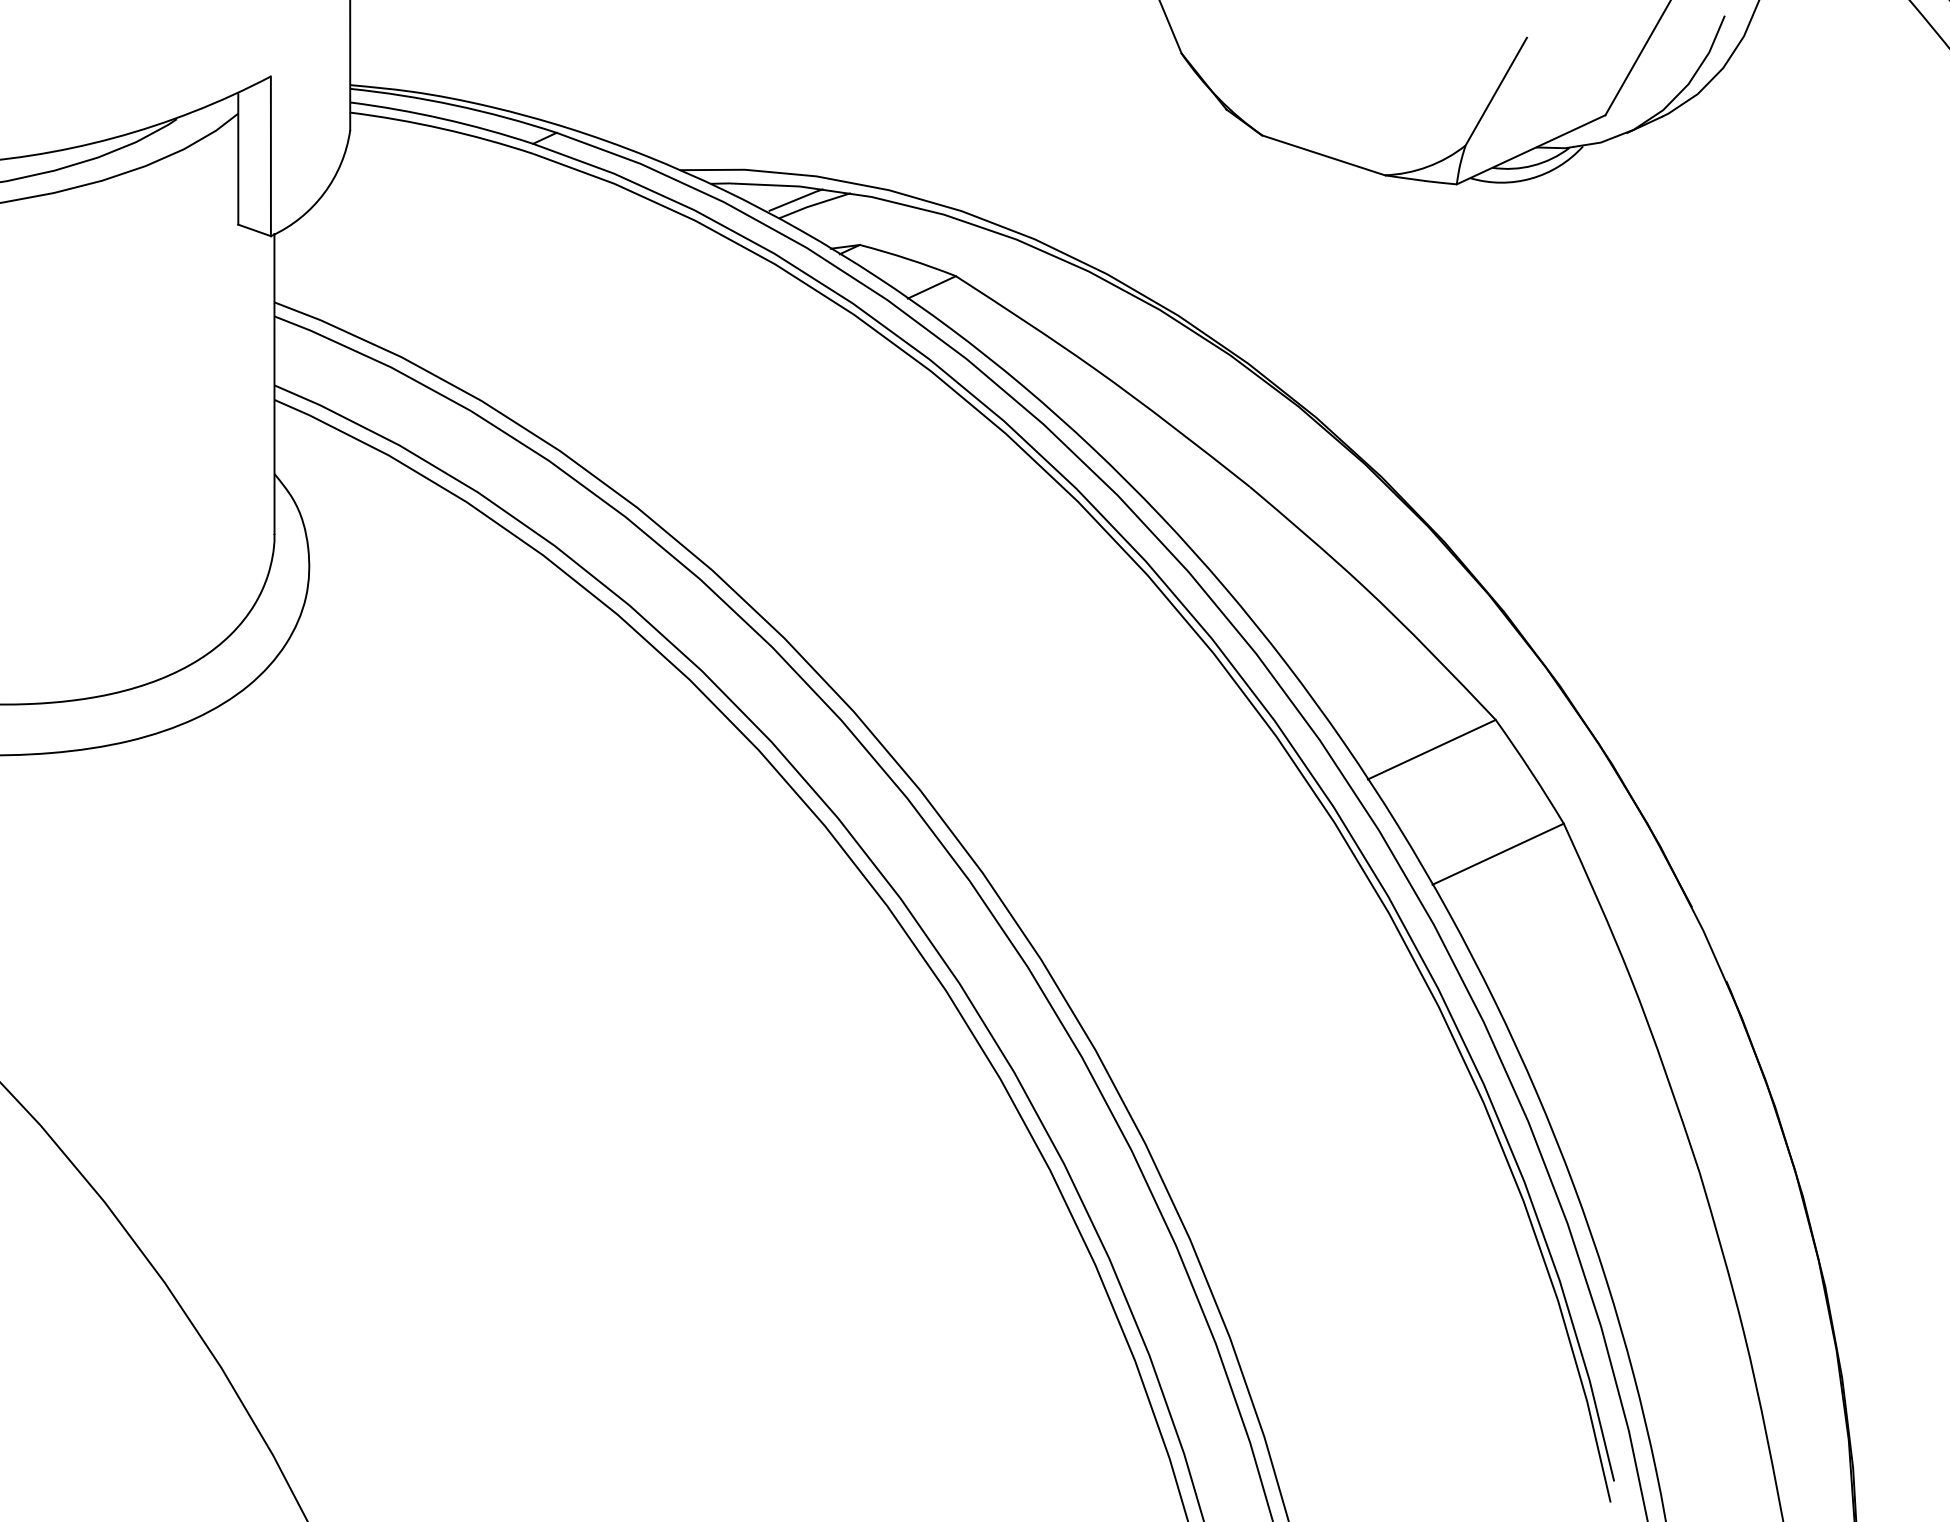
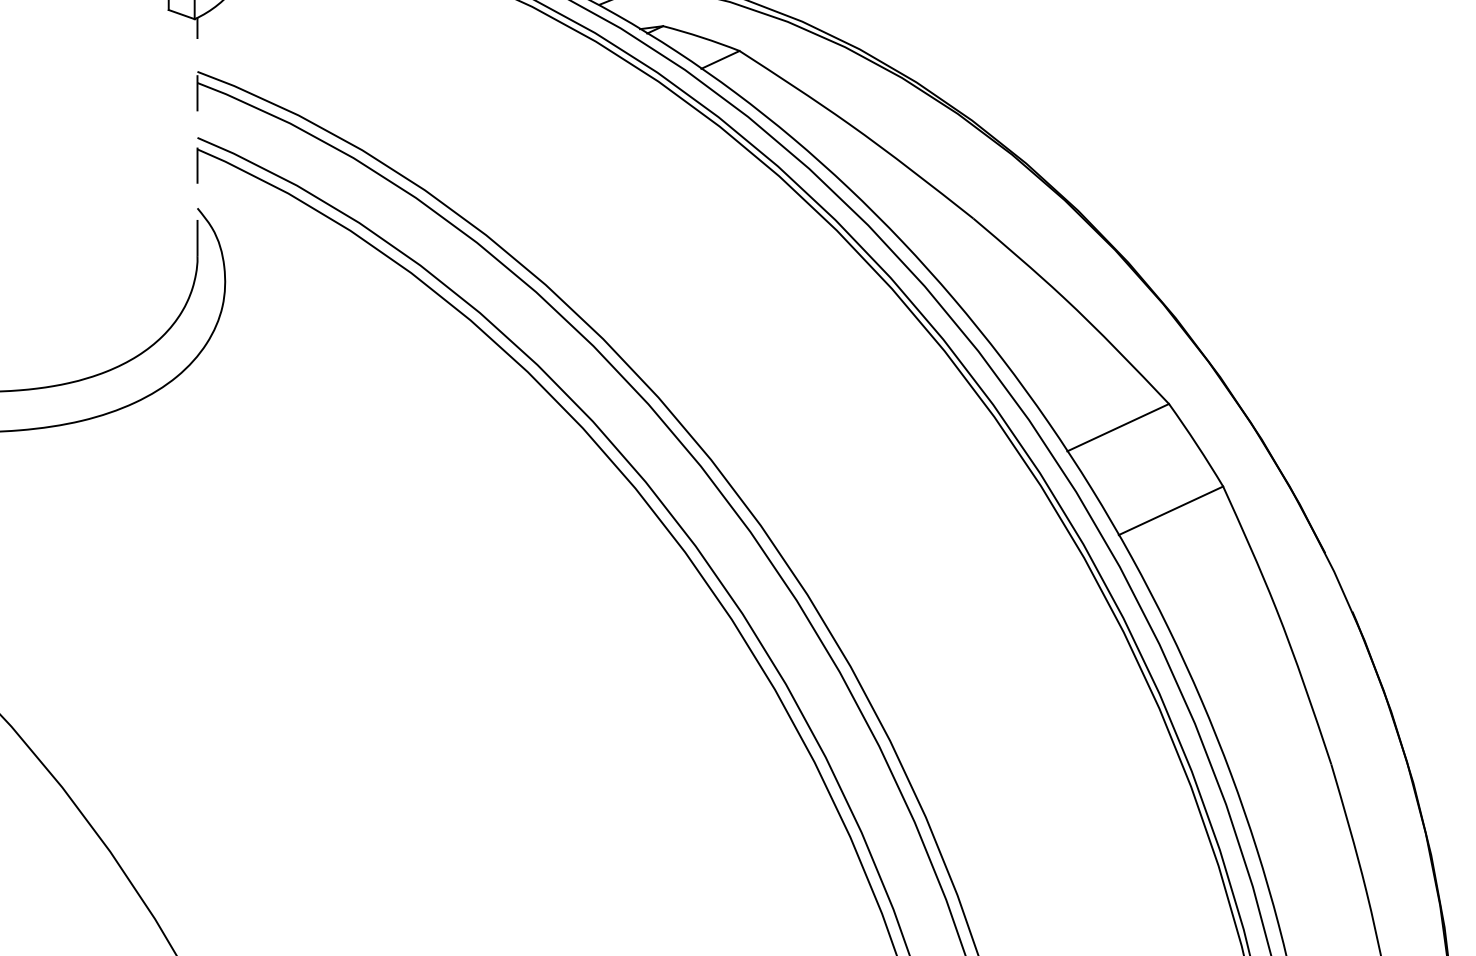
line: (274, 383) -> (197, 136), solid -> dashed

